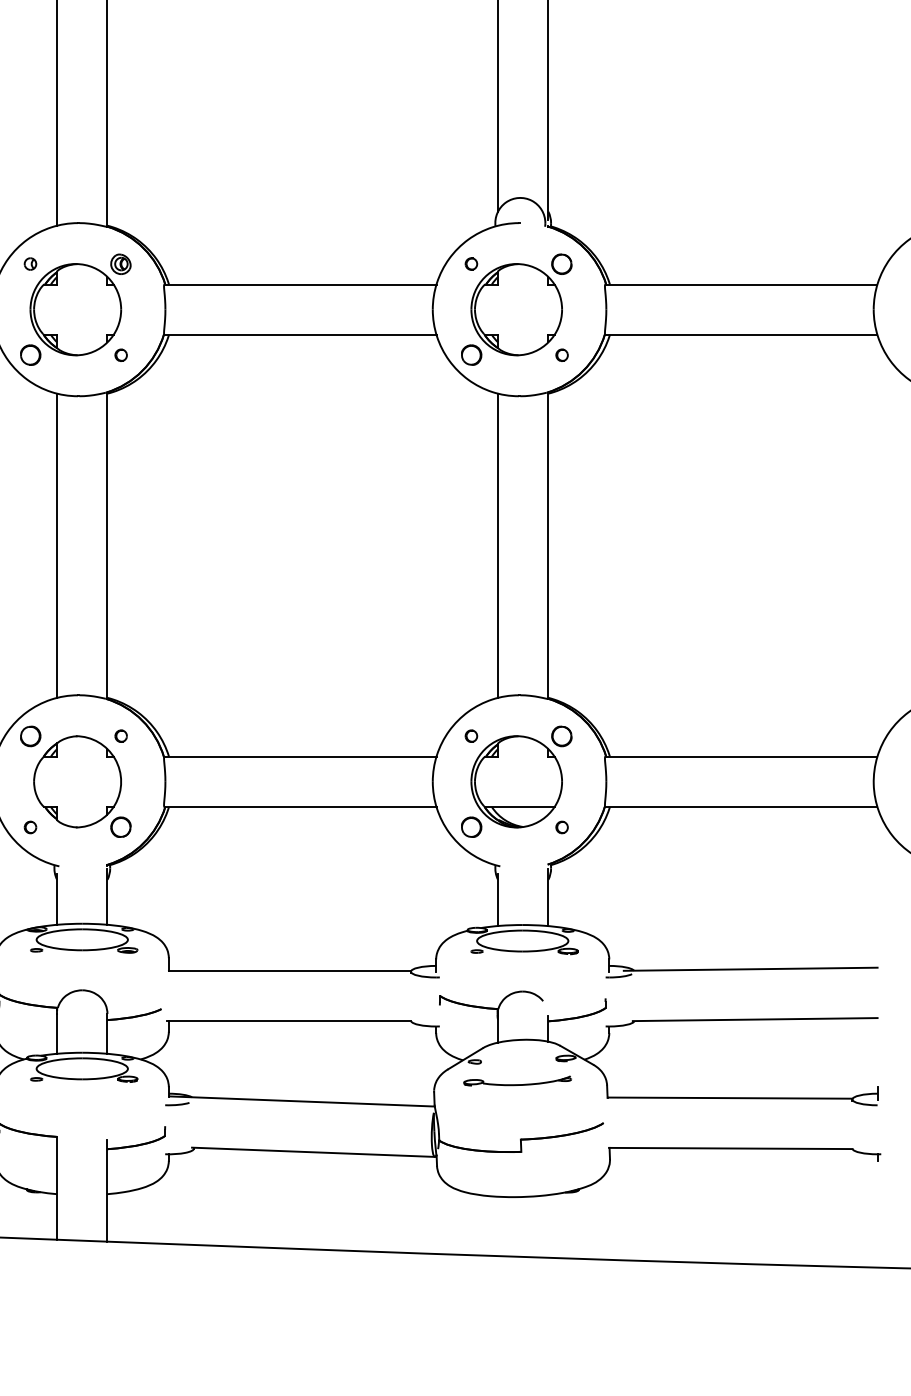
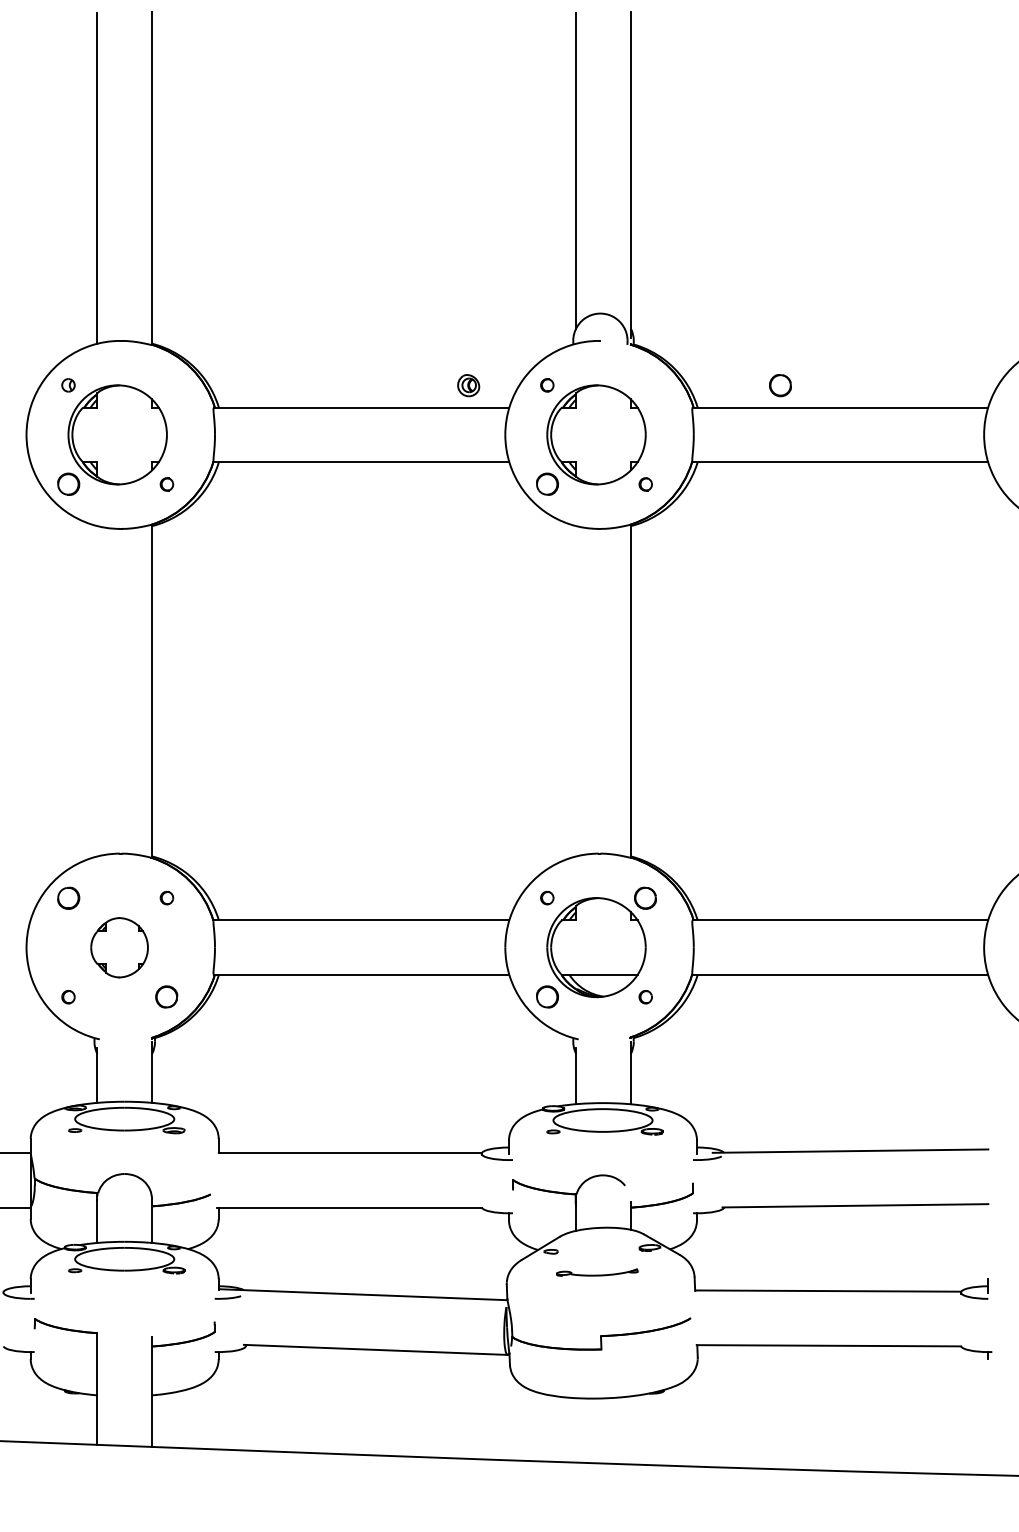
part: (120, 264) -> (468, 385), moved
part: (561, 264) -> (780, 385), moved
line: (57, 545) -> (97, 691), removed
line: (498, 545) -> (576, 691), removed
part: (77, 781) -> (119, 947), size x0.6
part: (517, 1081) -> (597, 1272), size x0.7

